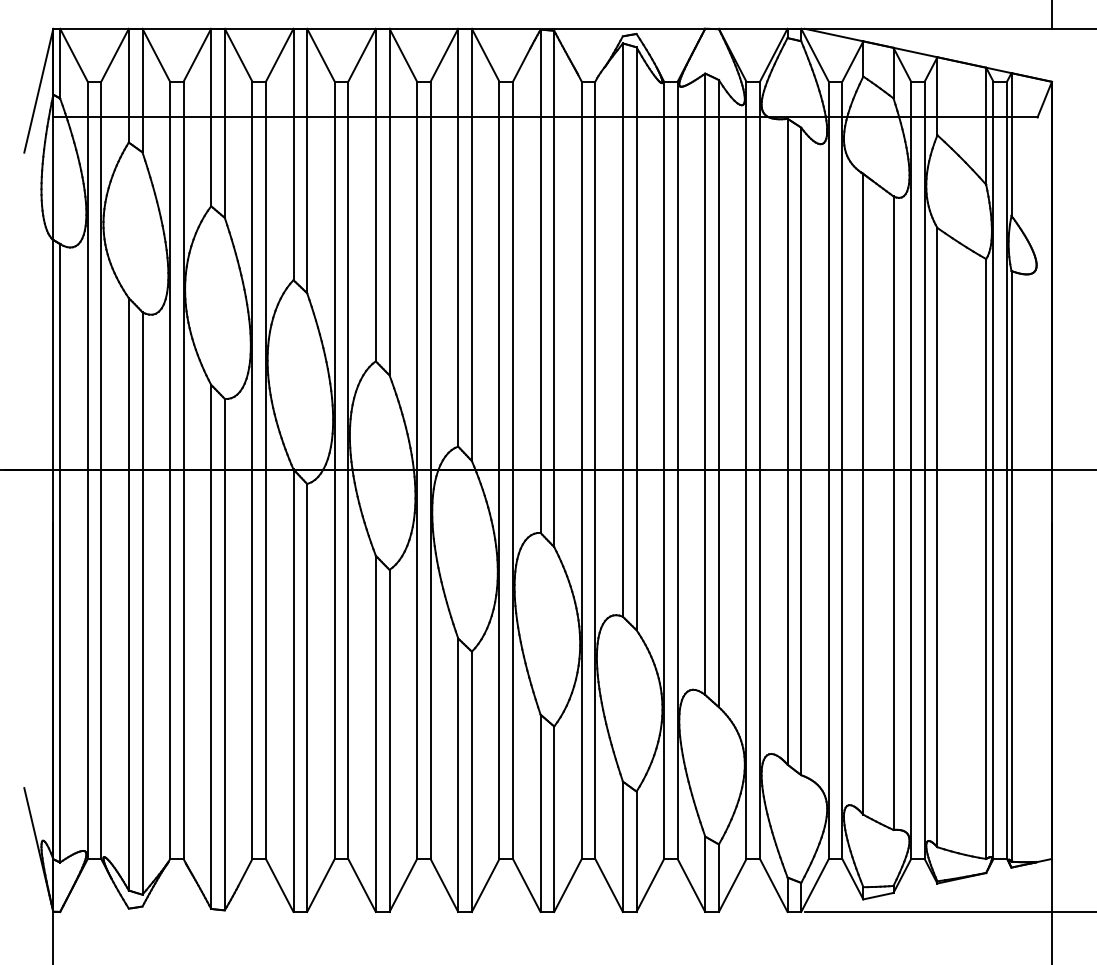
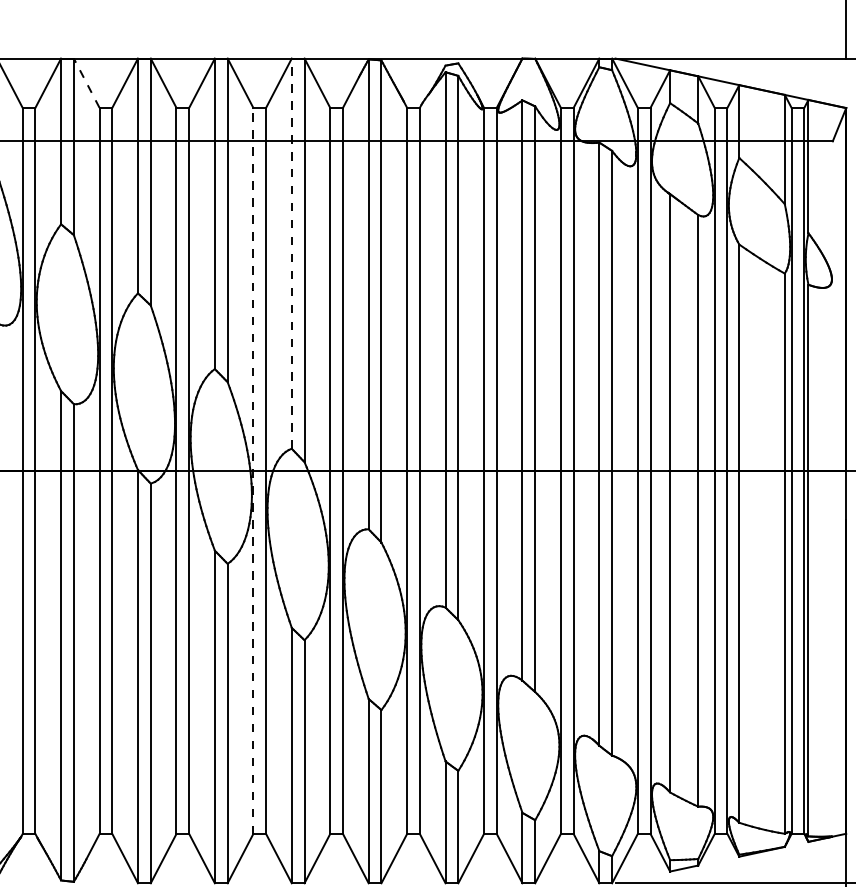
line: (238, 55) -> (86, 83), solid -> dashed
line: (458, 237) -> (292, 253), solid -> dashed
line: (417, 470) -> (253, 471), solid -> dashed

